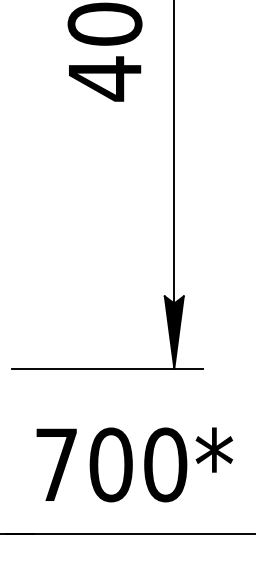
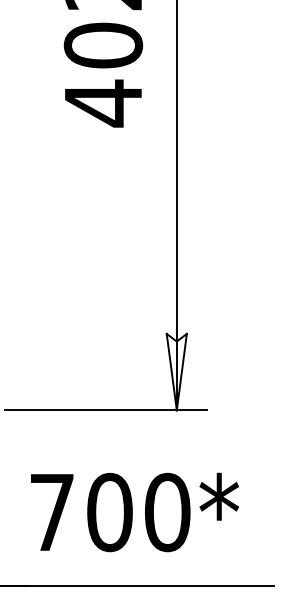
fill: (174, 331) -> (176, 371), removed

